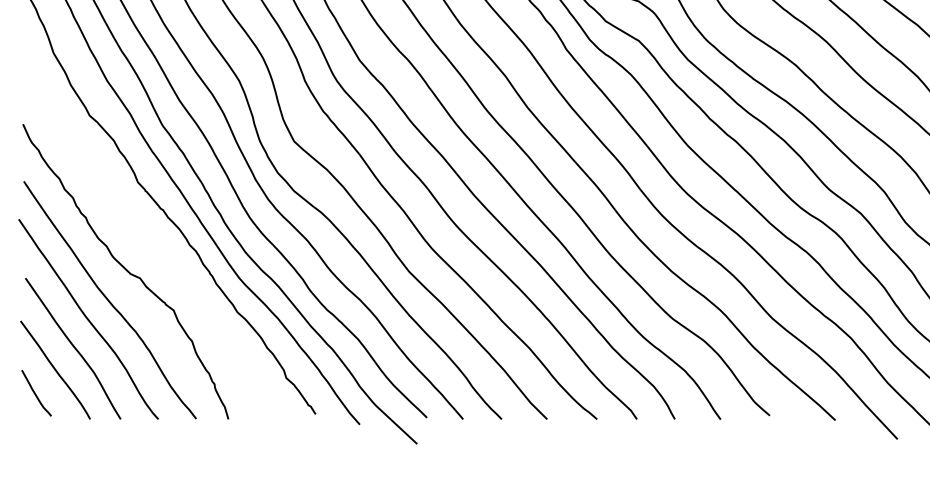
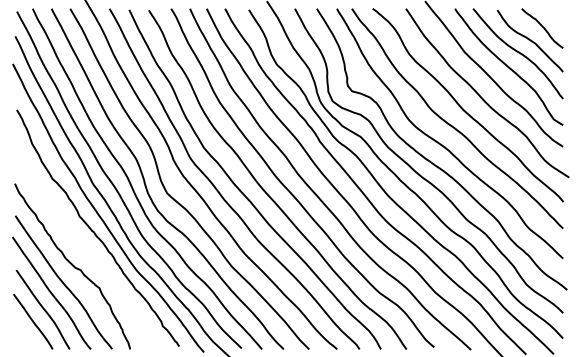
curve: (36, 392) -> (22, 334), removed

